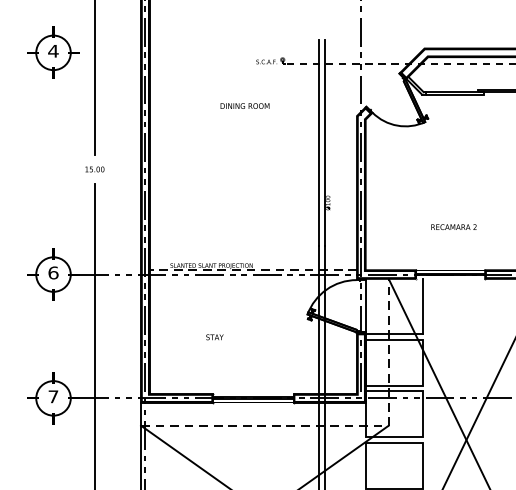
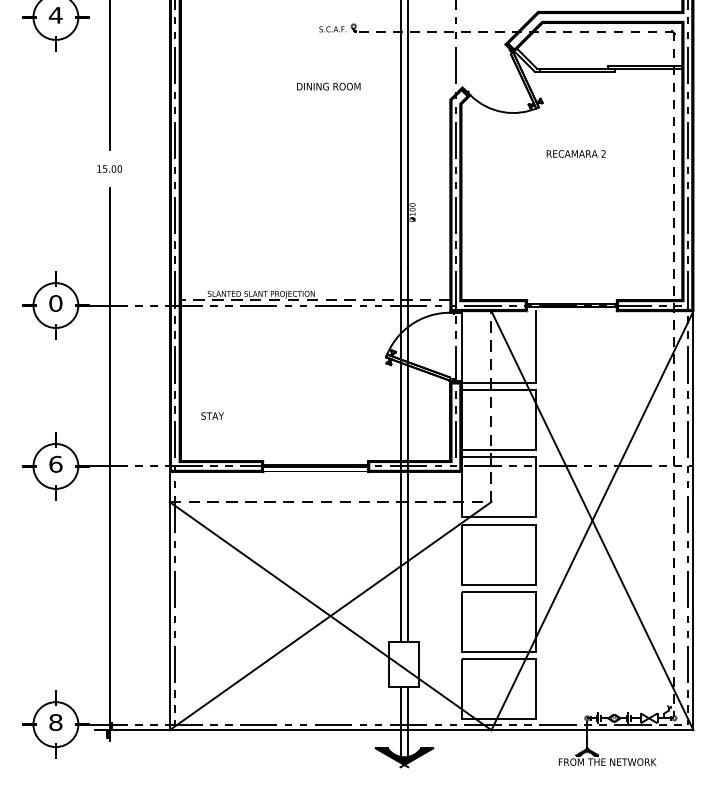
text: (244, 105) -> (328, 86), moved
text: (453, 226) -> (575, 153), moved
text: (53, 272) -> (55, 303), 6 -> 0
text: (214, 336) -> (212, 415), moved
text: (53, 396) -> (55, 463), 7 -> 6

